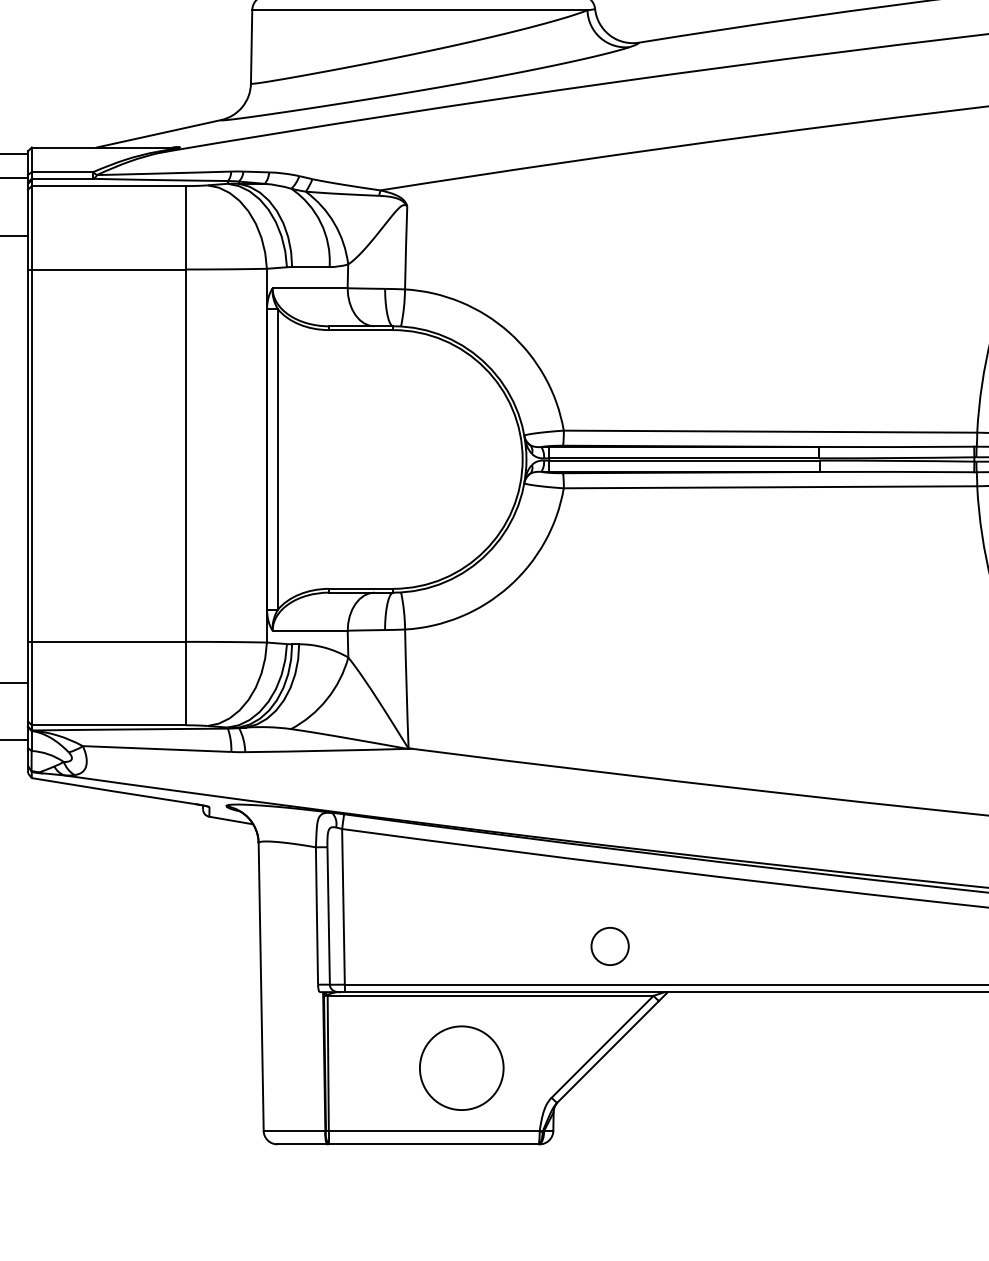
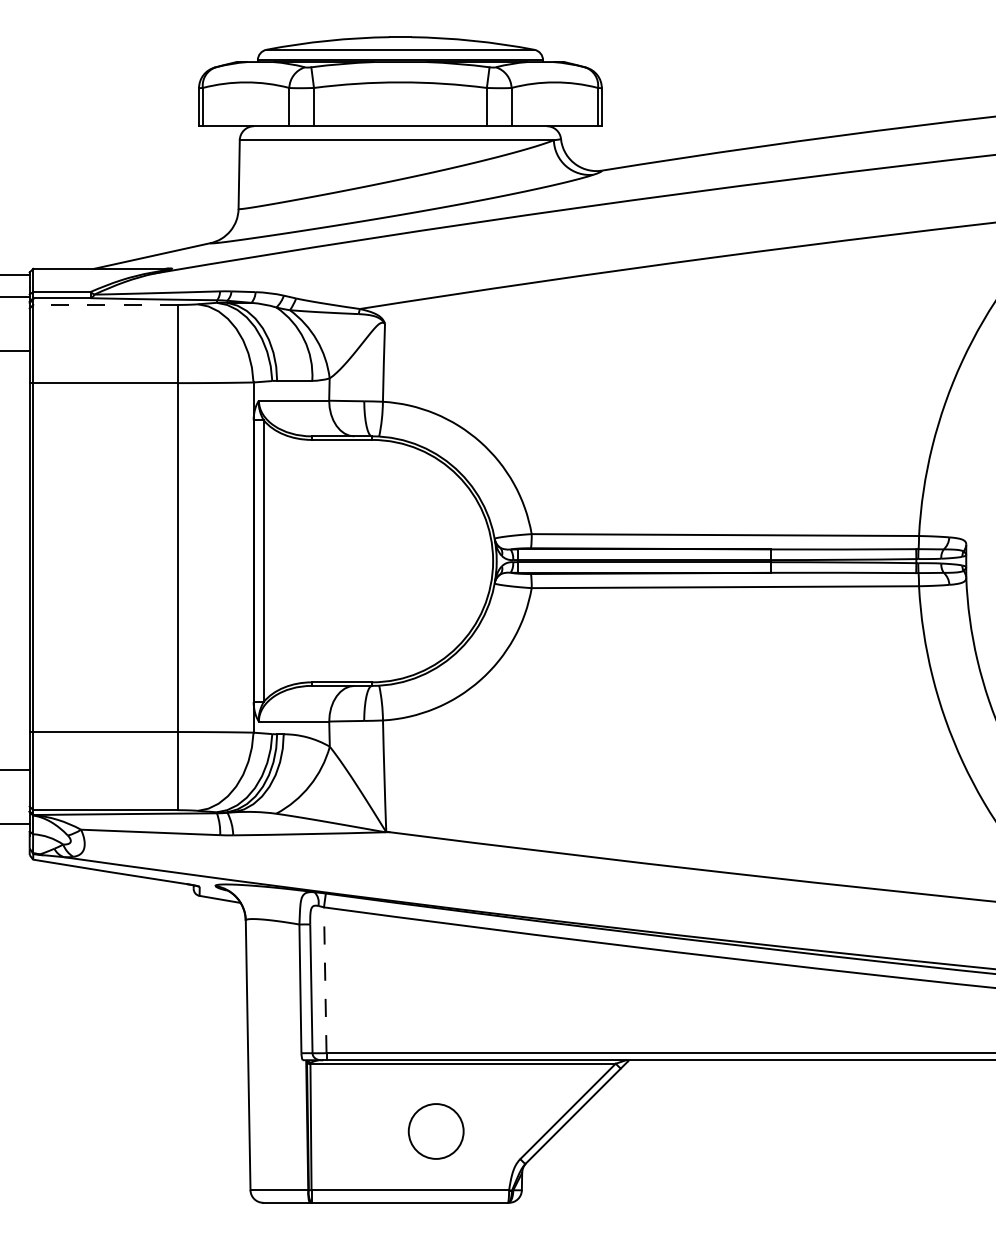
line: (108, 185) -> (105, 304), solid -> dashed
line: (343, 907) -> (325, 980), solid -> dashed
circle: (609, 946) -> (574, 1017), removed
circle: (462, 1068) -> (436, 1131), size x0.7

